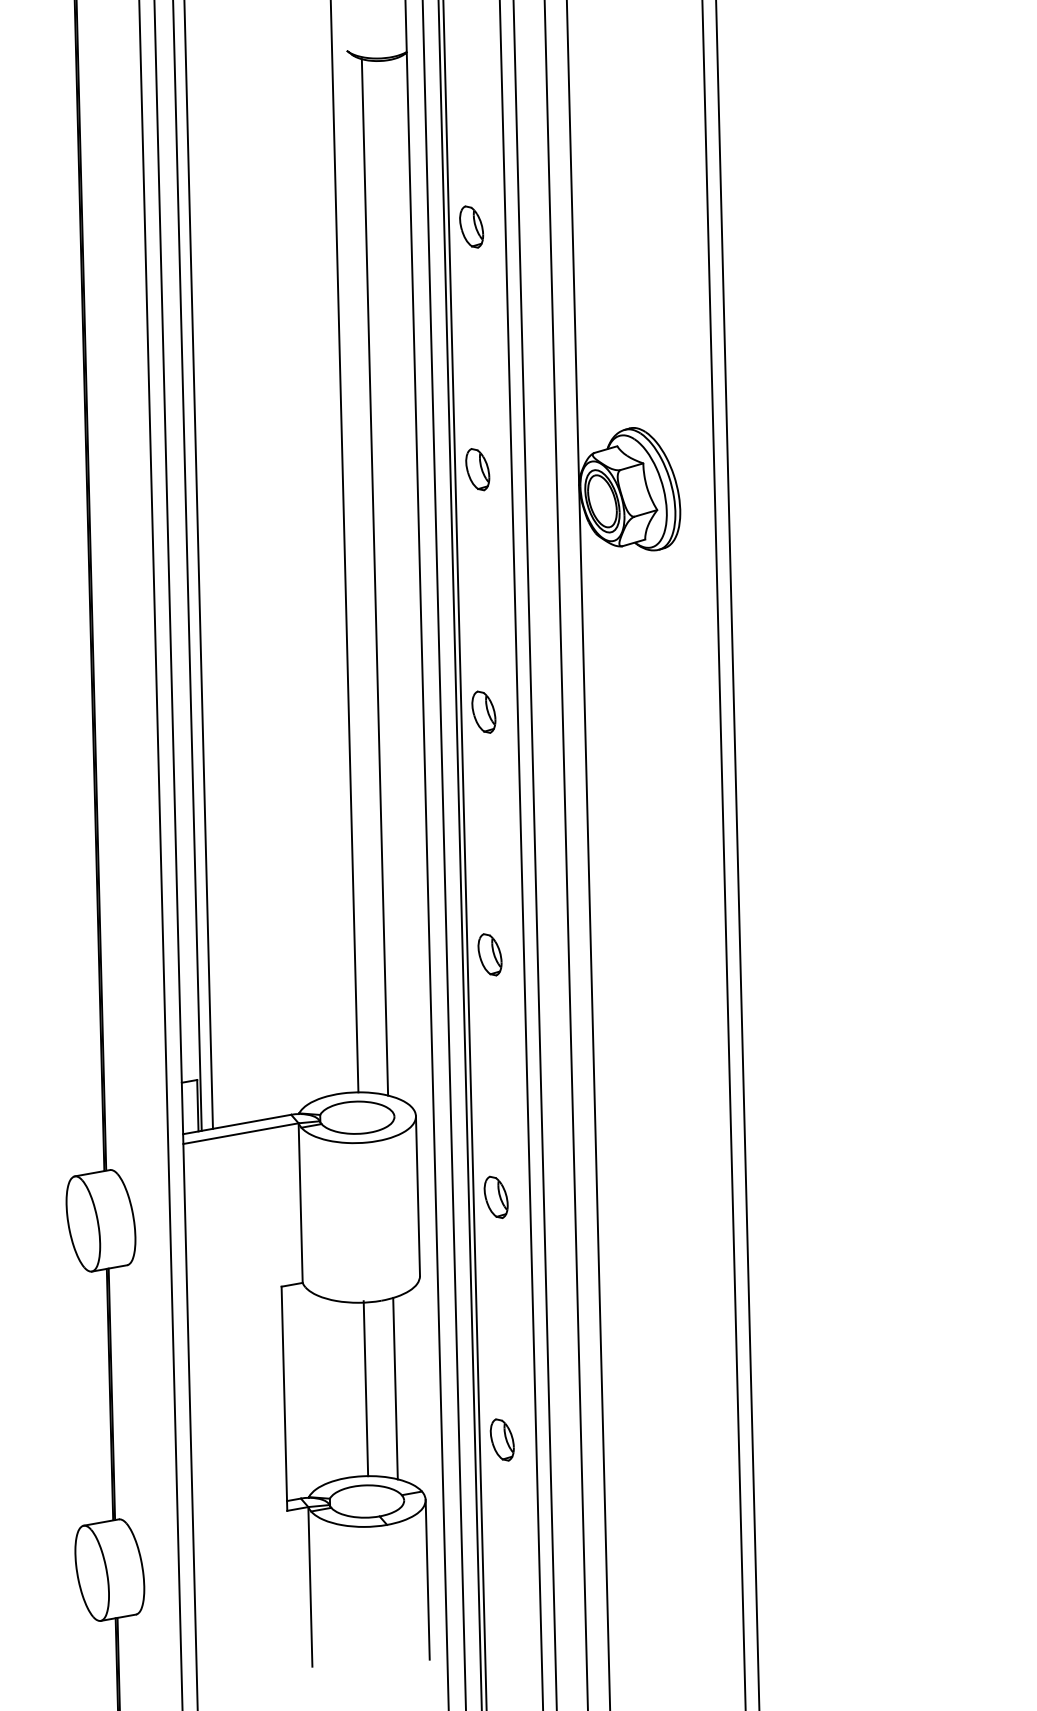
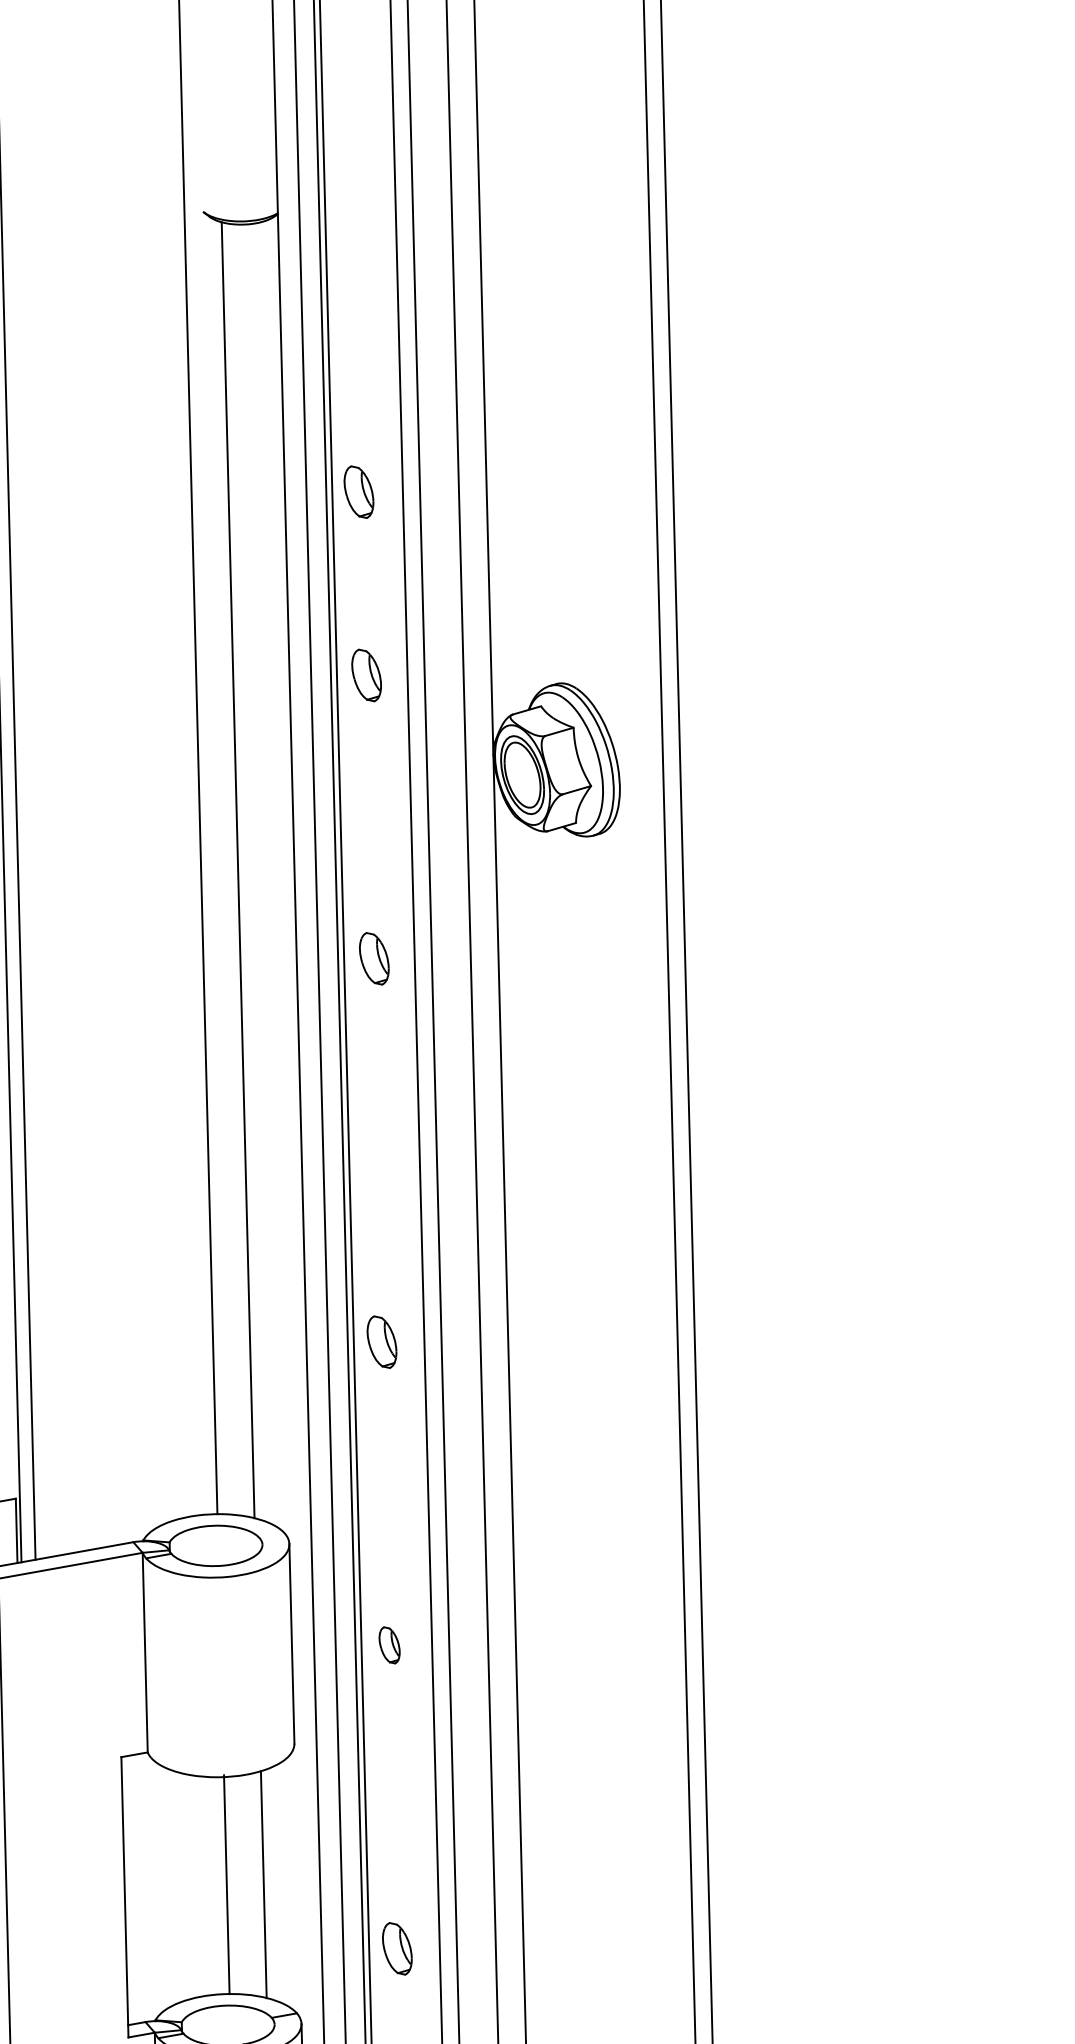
part: (471, 226) -> (358, 491), moved
part: (477, 469) -> (366, 675), moved
part: (483, 711) -> (373, 957), moved
part: (495, 1196) -> (388, 1644), size x0.7

